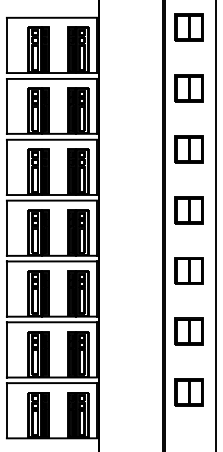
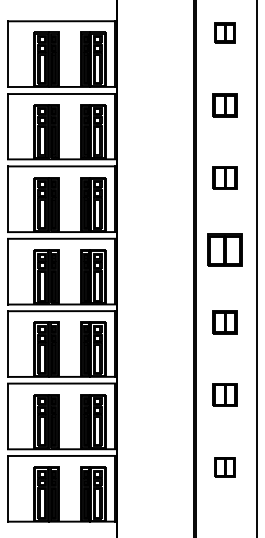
part: (188, 27) -> (224, 32), size x0.6
part: (188, 88) -> (224, 105), size x0.7
part: (188, 149) -> (224, 177), size x0.7
part: (188, 270) -> (224, 322), size x0.7
part: (188, 331) -> (224, 394), size x0.7
part: (188, 391) -> (224, 466), size x0.6

